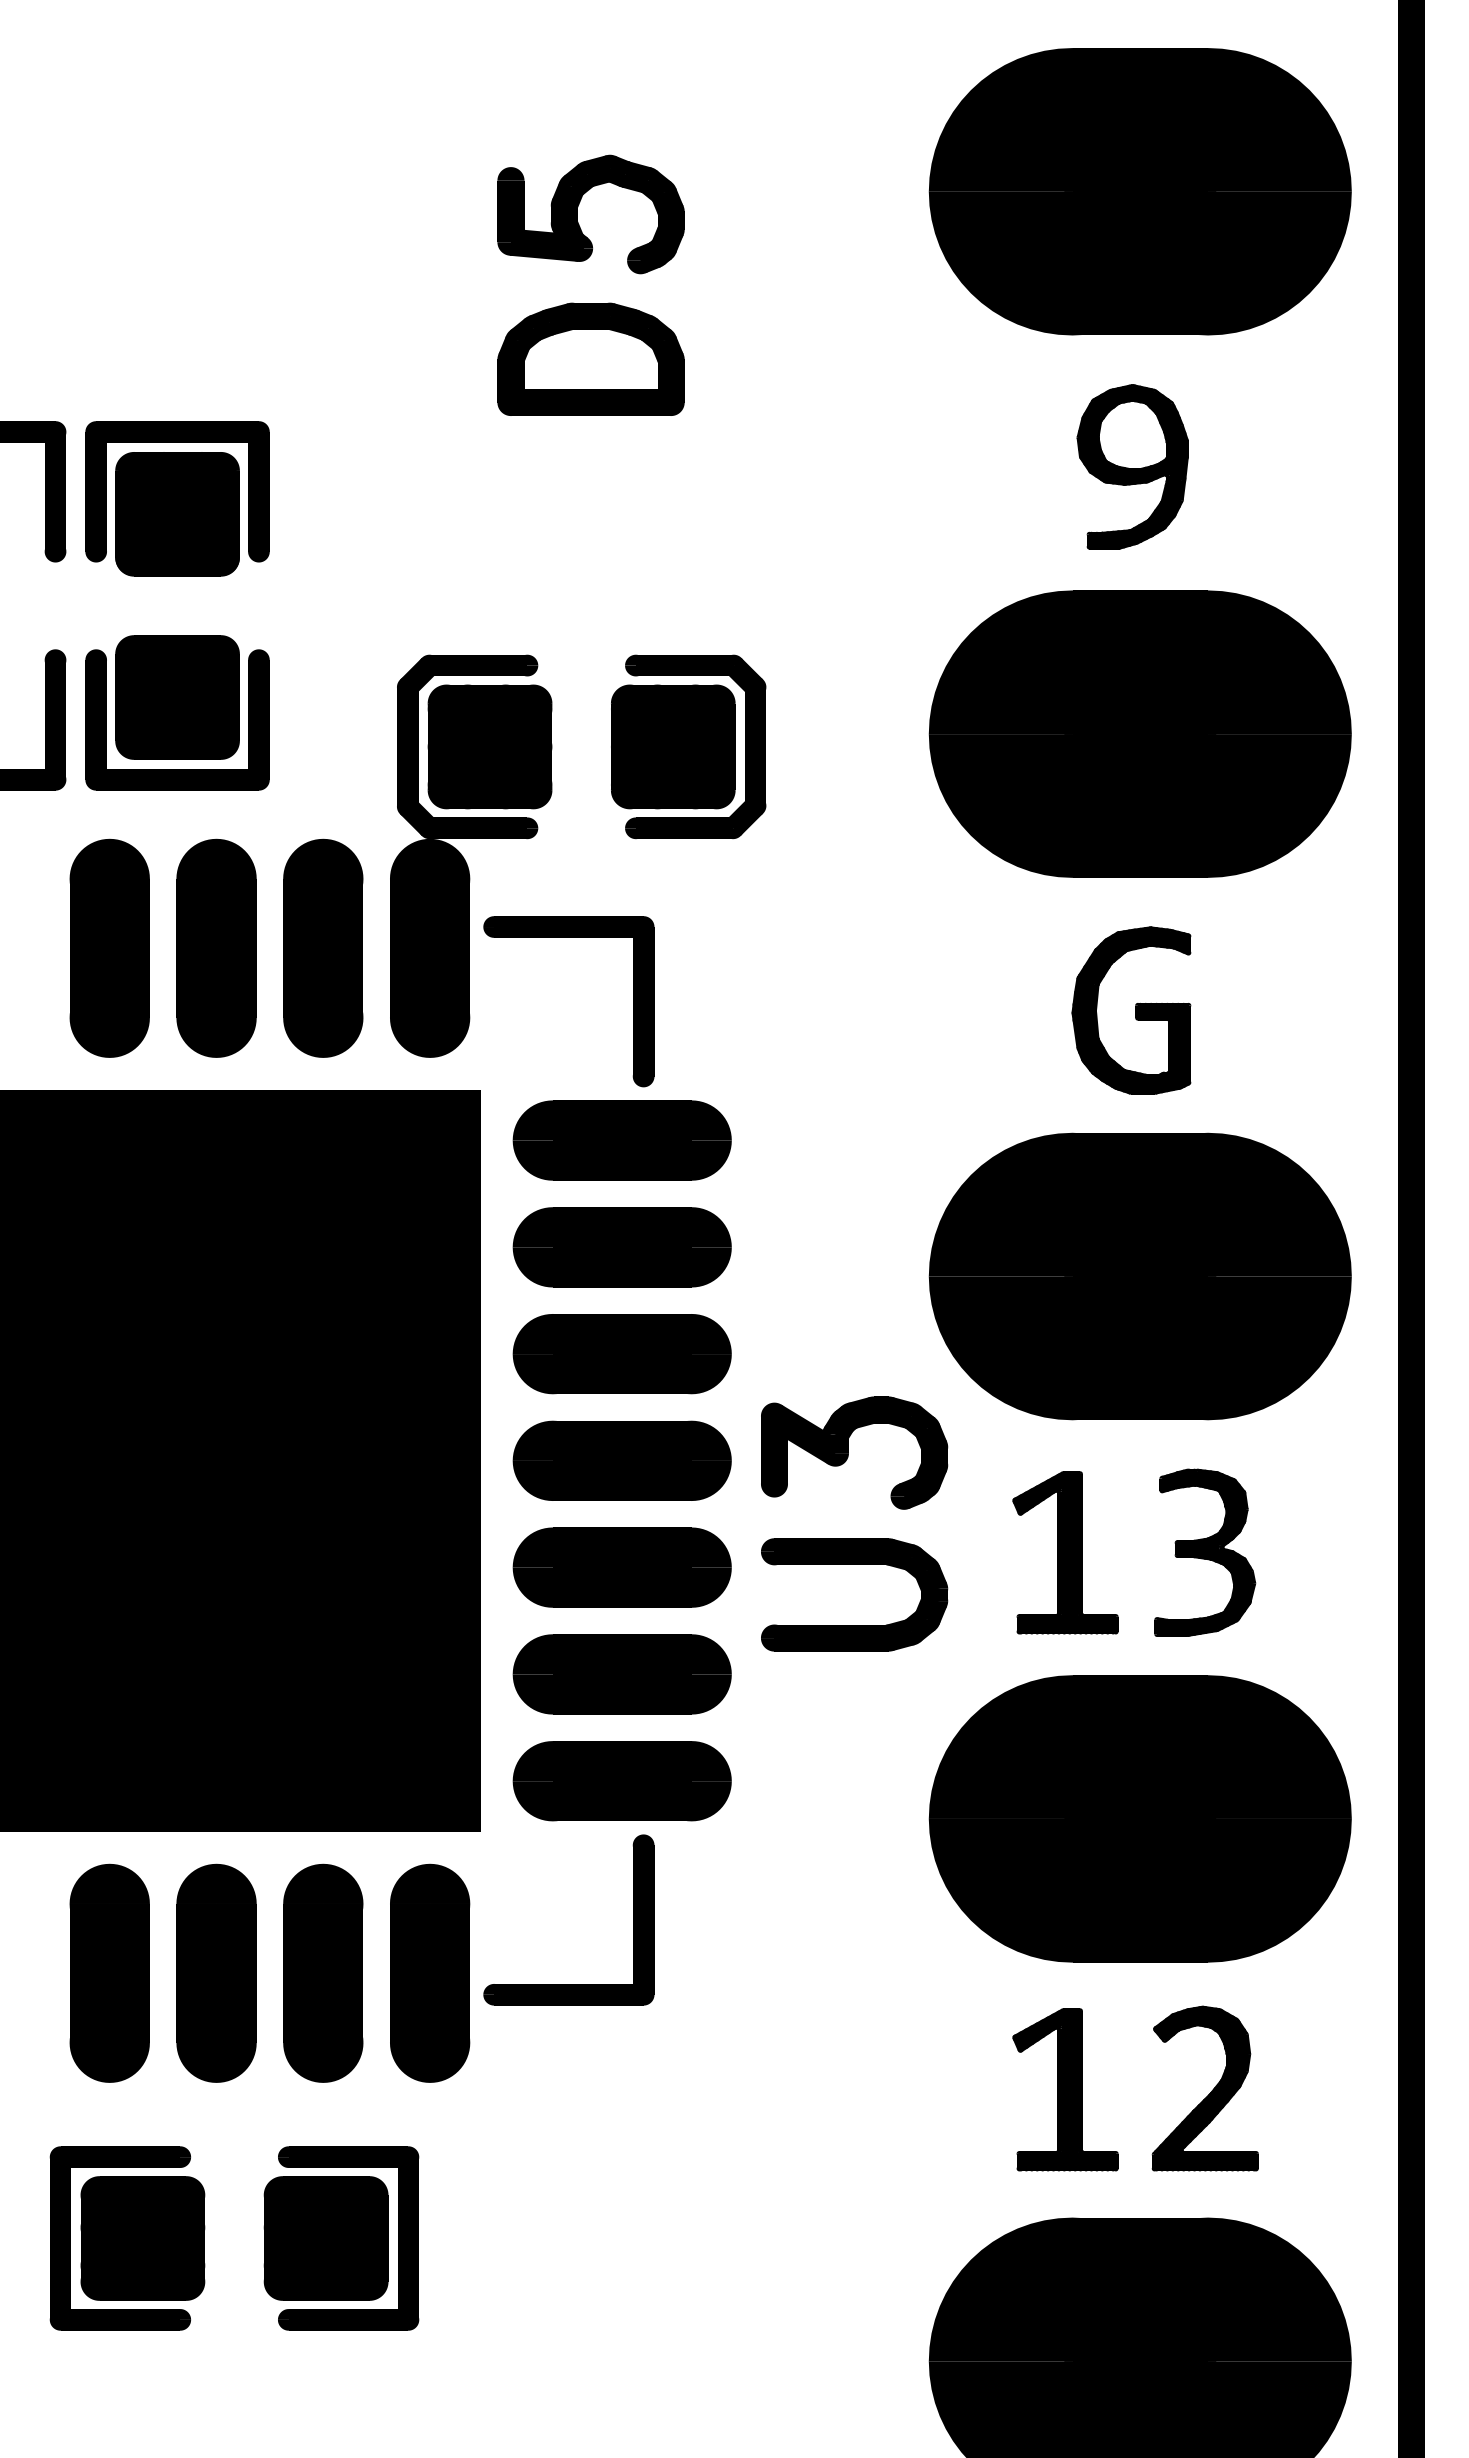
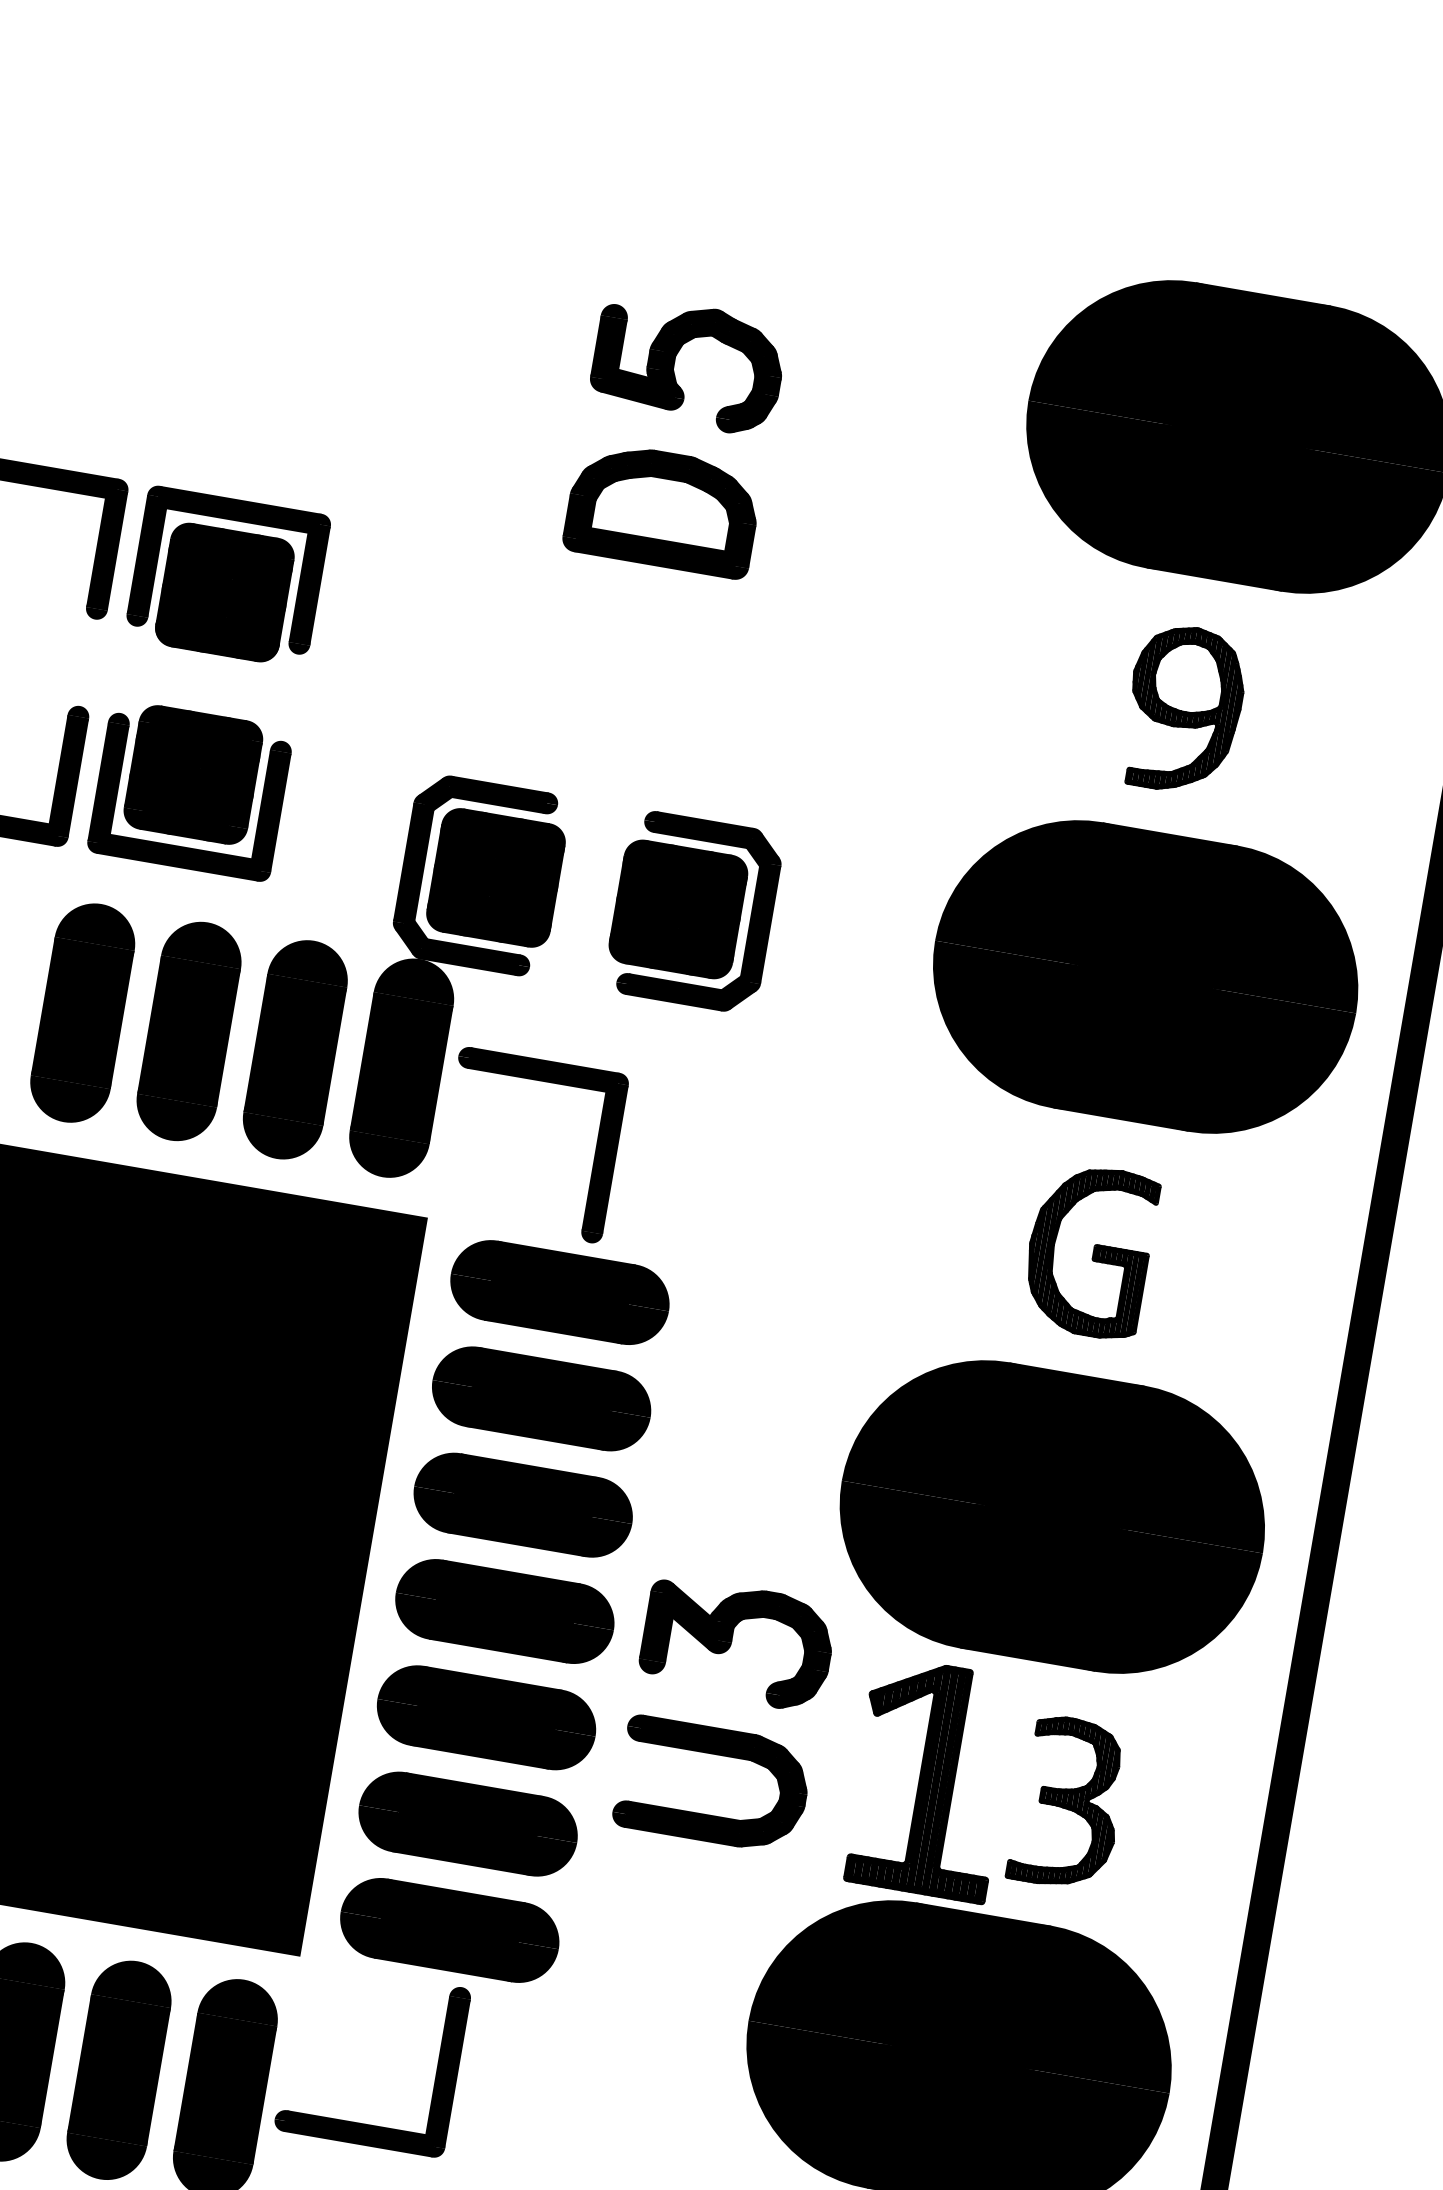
part: (1065, 1552) -> (930, 1778), size x1.4

